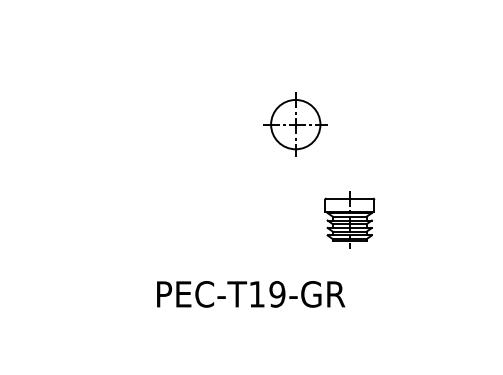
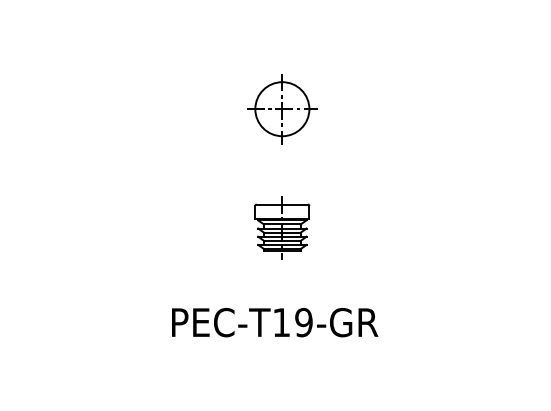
part: (295, 124) -> (282, 109), moved
part: (349, 219) -> (282, 227), moved

